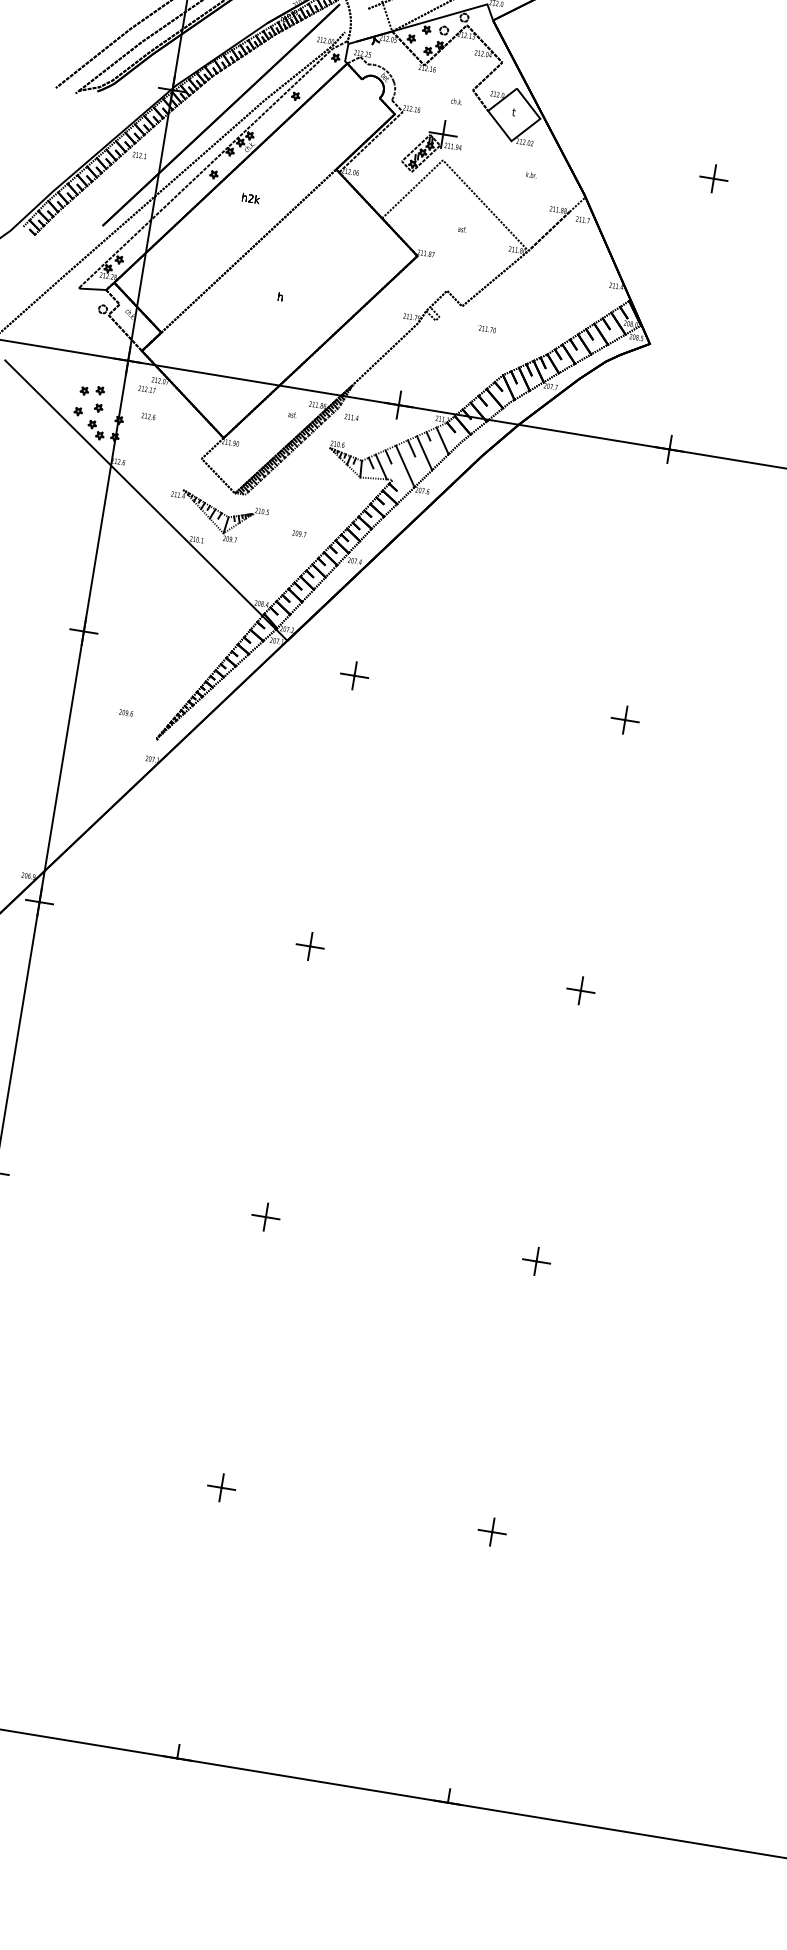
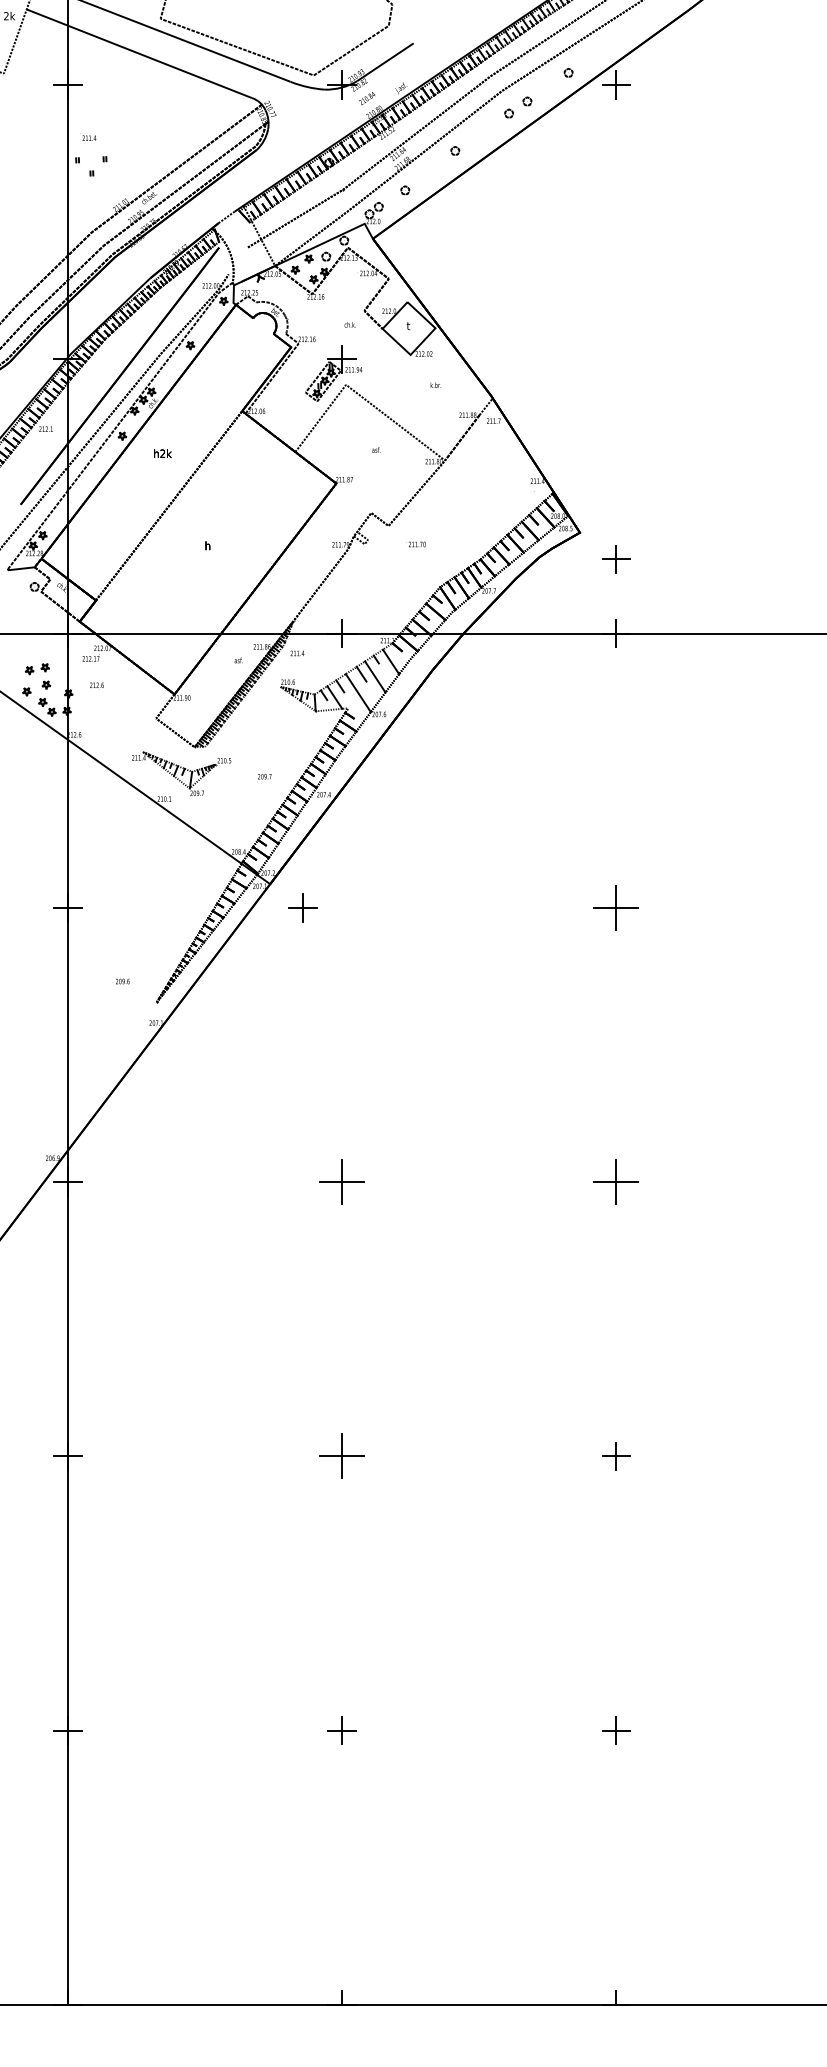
part: (713, 178) -> (616, 559), moved
part: (354, 675) -> (302, 907), moved
part: (625, 719) -> (616, 907), size x1.6
part: (309, 945) -> (341, 1181), size x1.6
part: (581, 990) -> (616, 1181), size x1.6
part: (265, 1217) -> (341, 1456), size x1.6

